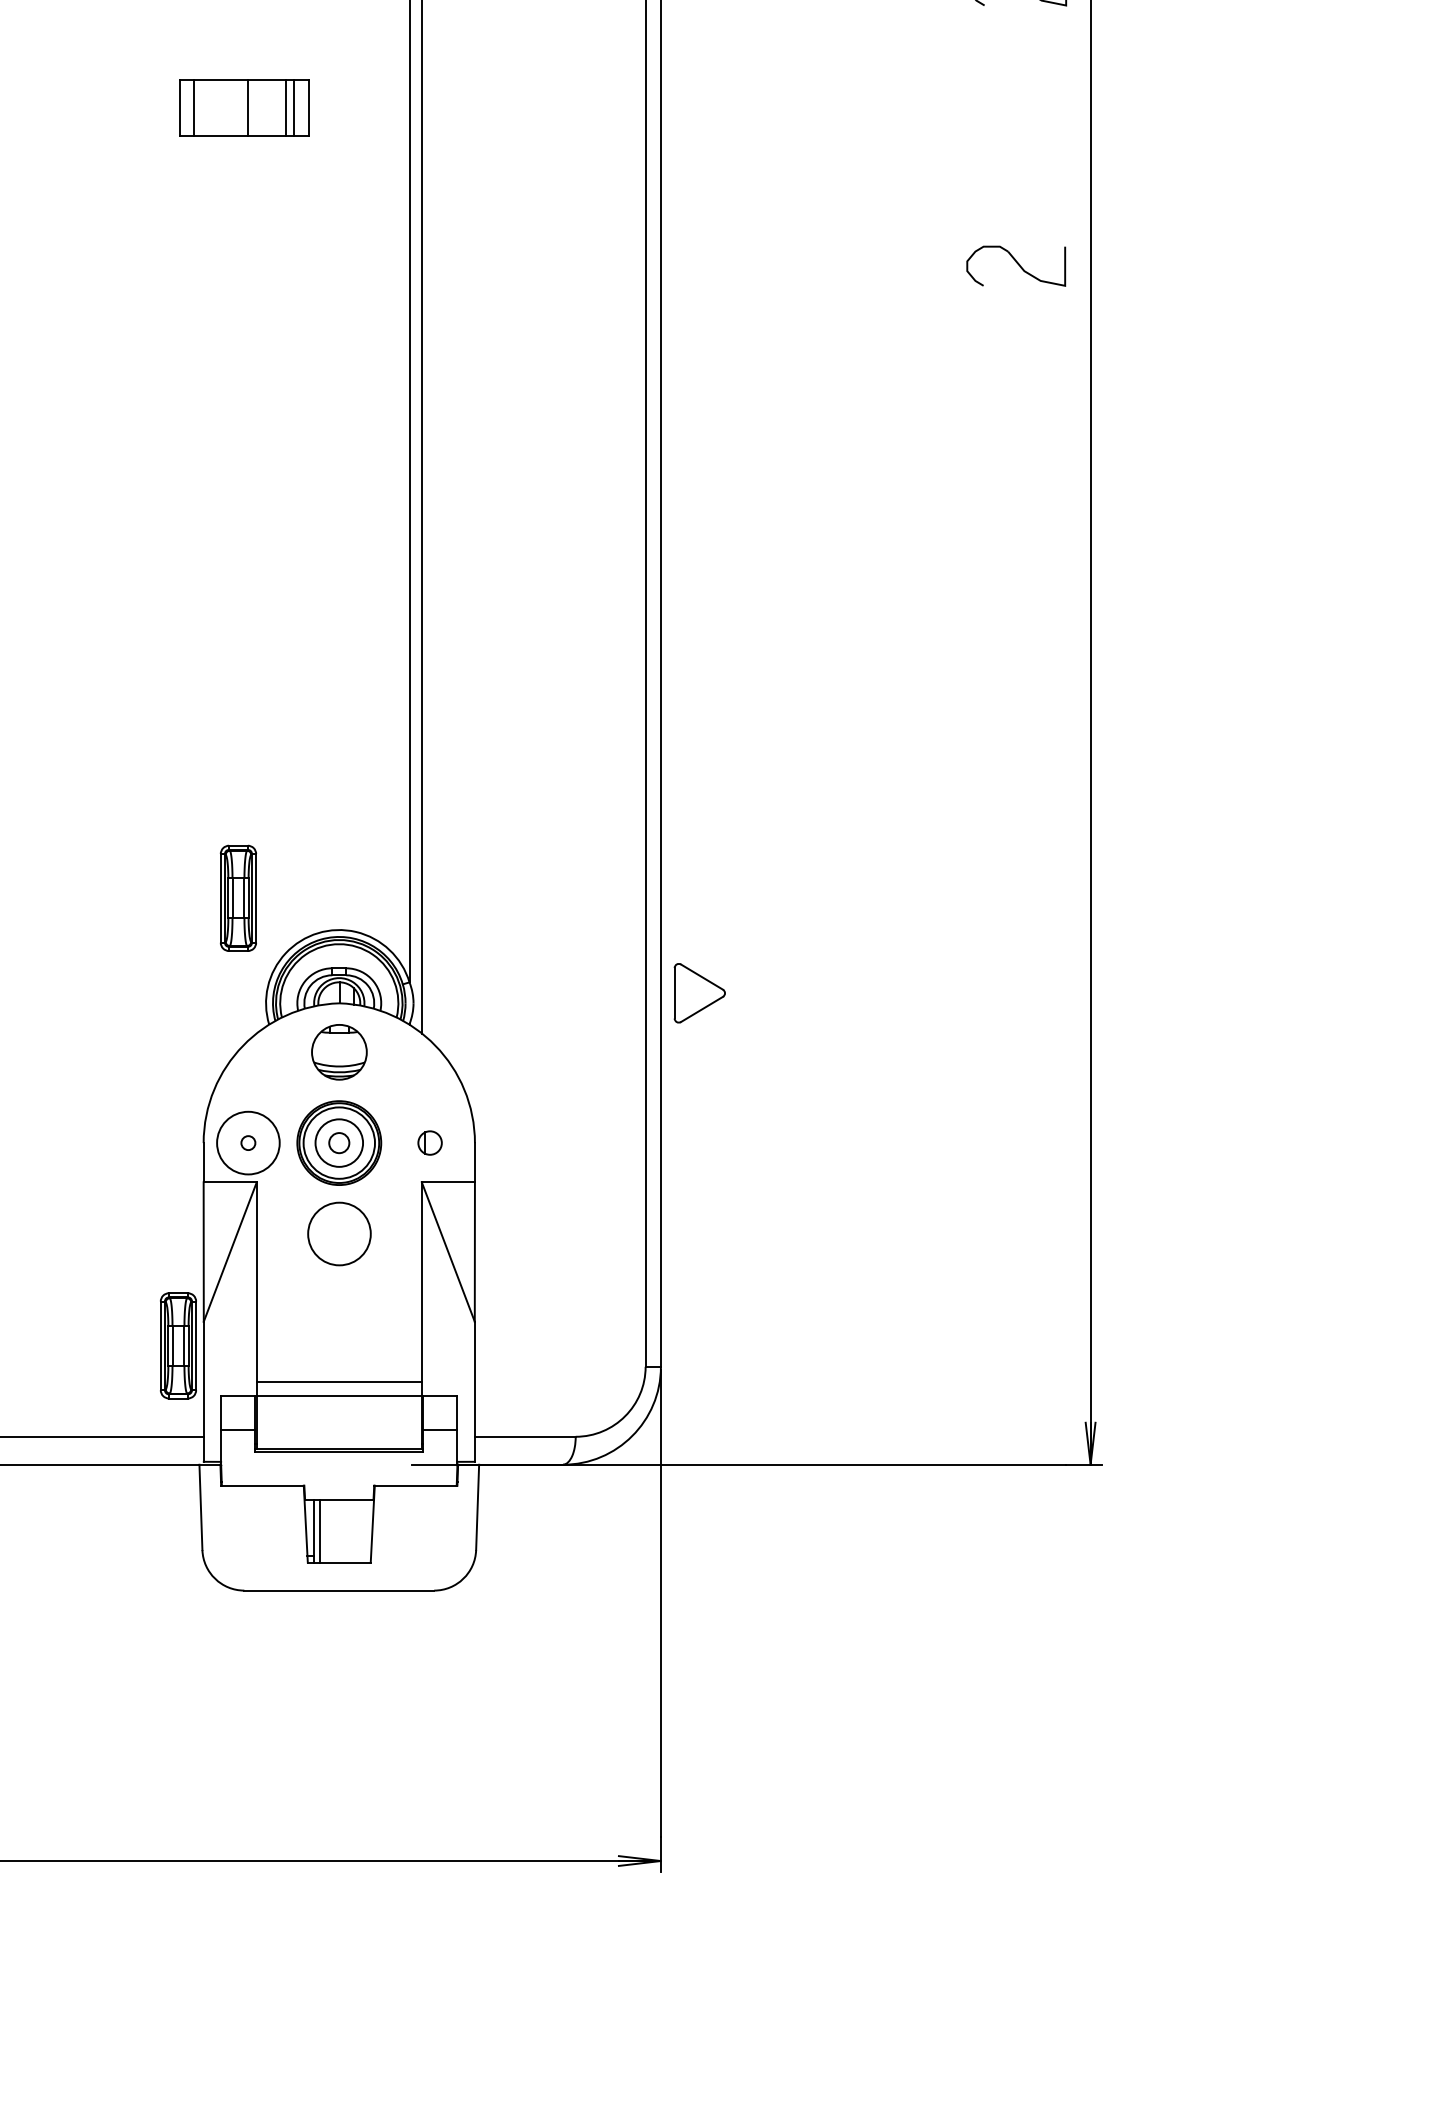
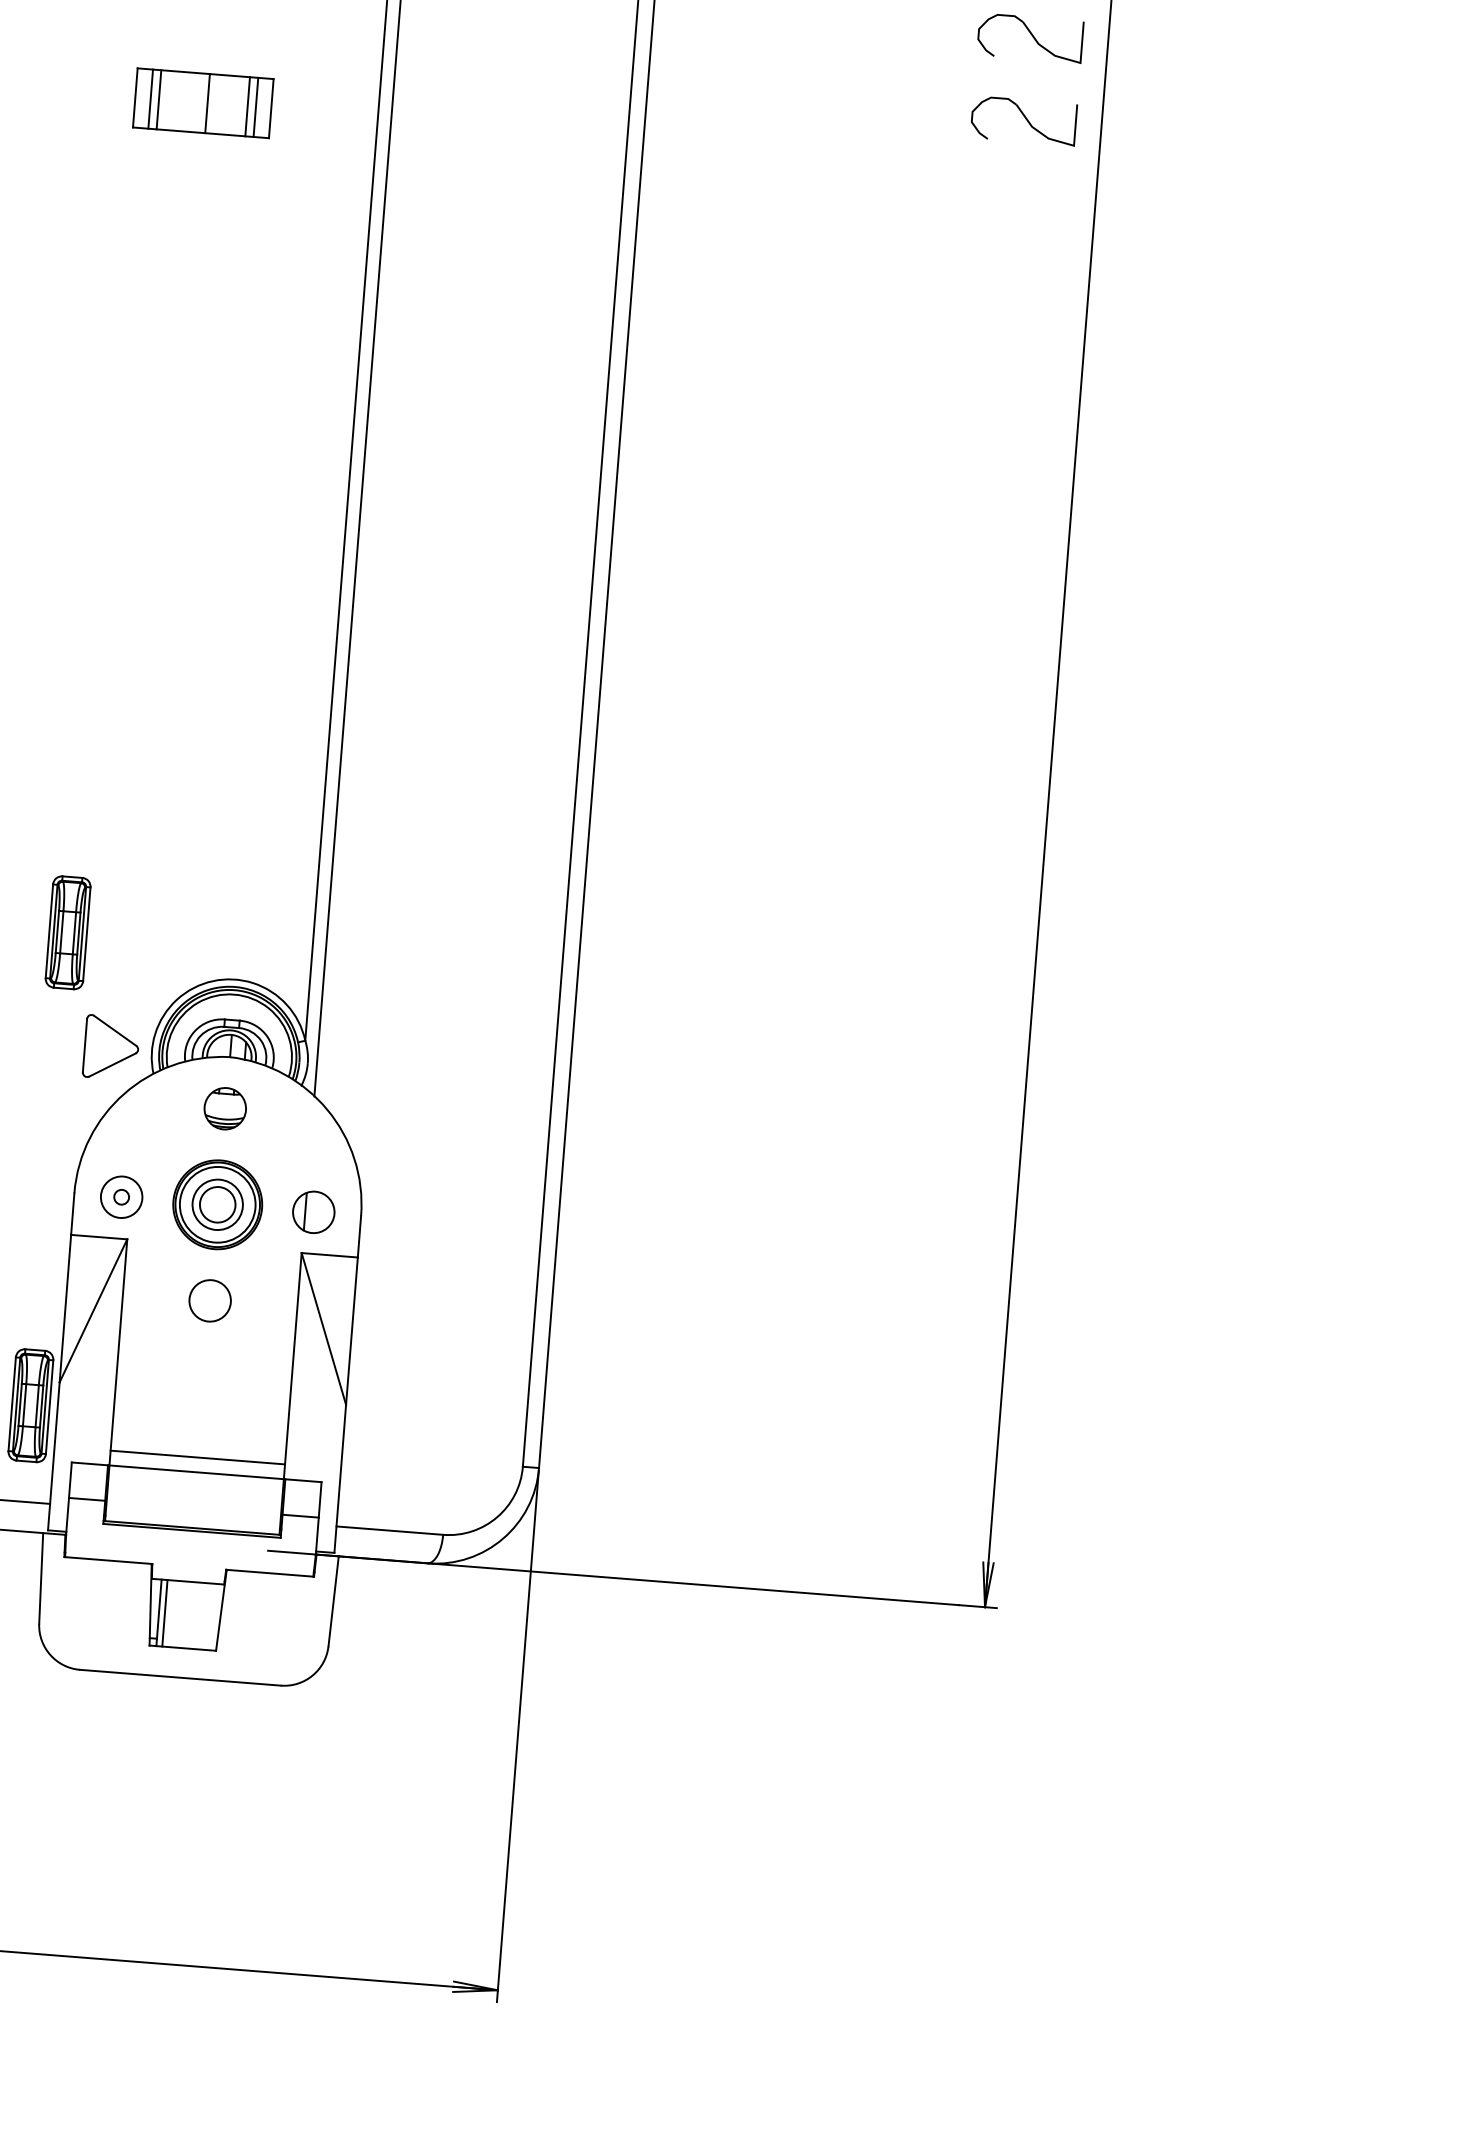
line: (202, 108) -> (159, 100), added
part: (1016, 265) -> (1024, 120), moved
part: (237, 897) -> (67, 931), moved
part: (699, 993) -> (111, 1047), moved
part: (338, 1051) -> (224, 1107), size x0.71
circle: (247, 1142) -> (120, 1196), size x0.62
circle: (339, 1142) -> (217, 1204), size x1.67
part: (429, 1142) -> (313, 1211), size x1.67
circle: (338, 1233) -> (209, 1300), size x0.62

